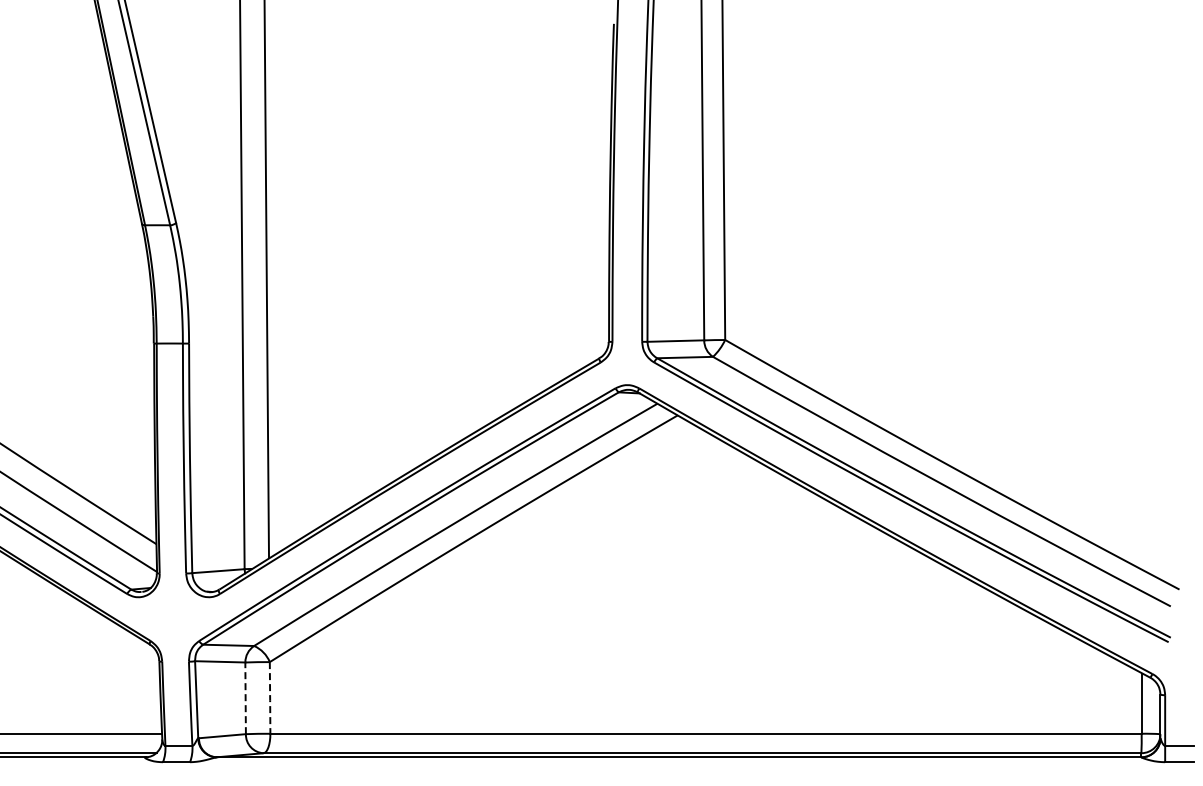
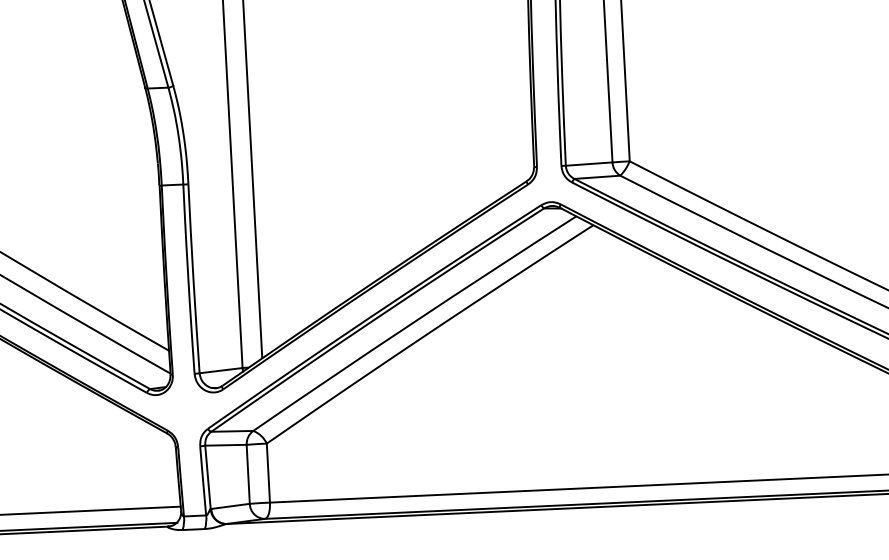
line: (245, 698) -> (248, 474), dashed -> solid
line: (270, 698) -> (268, 473), dashed -> solid

